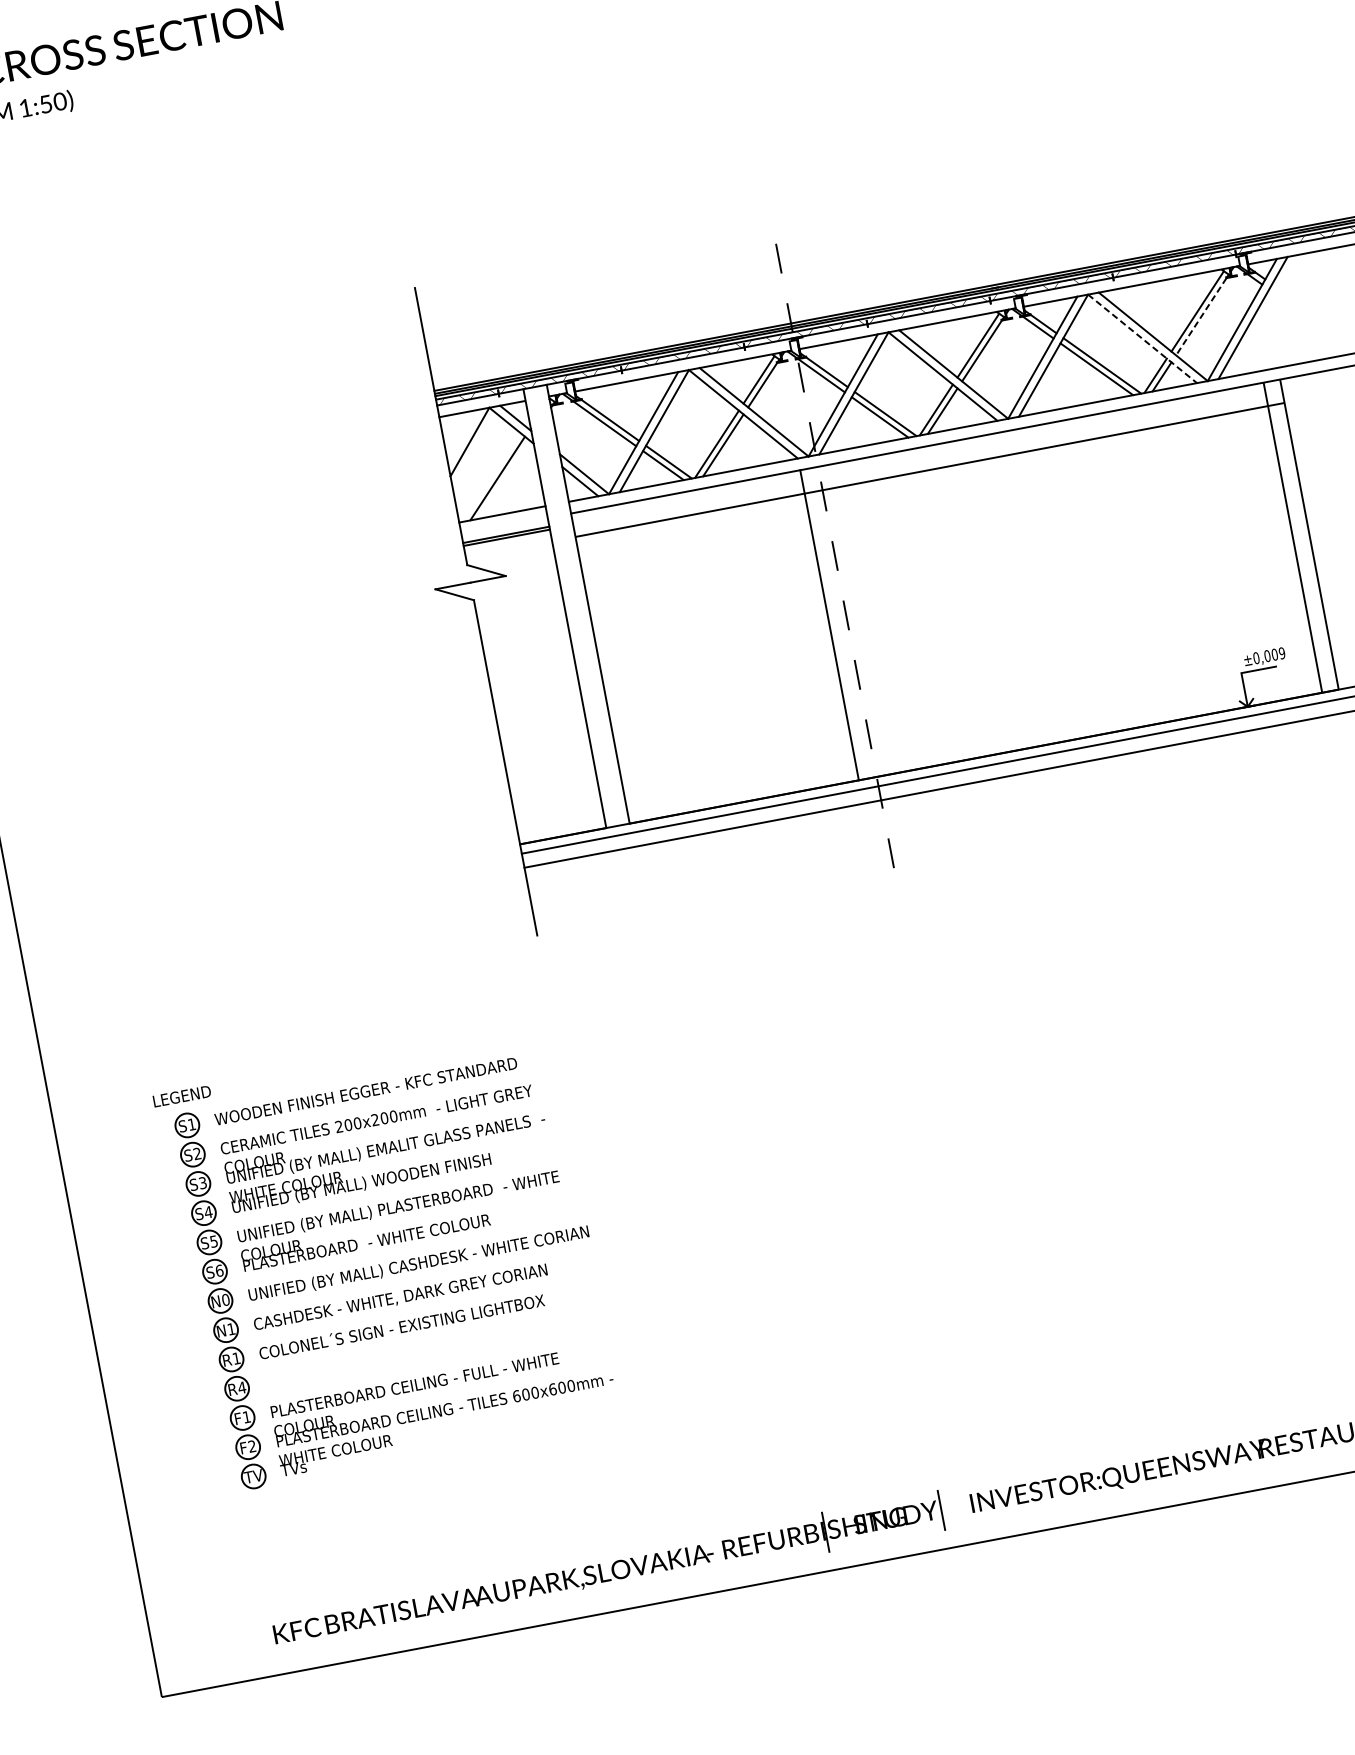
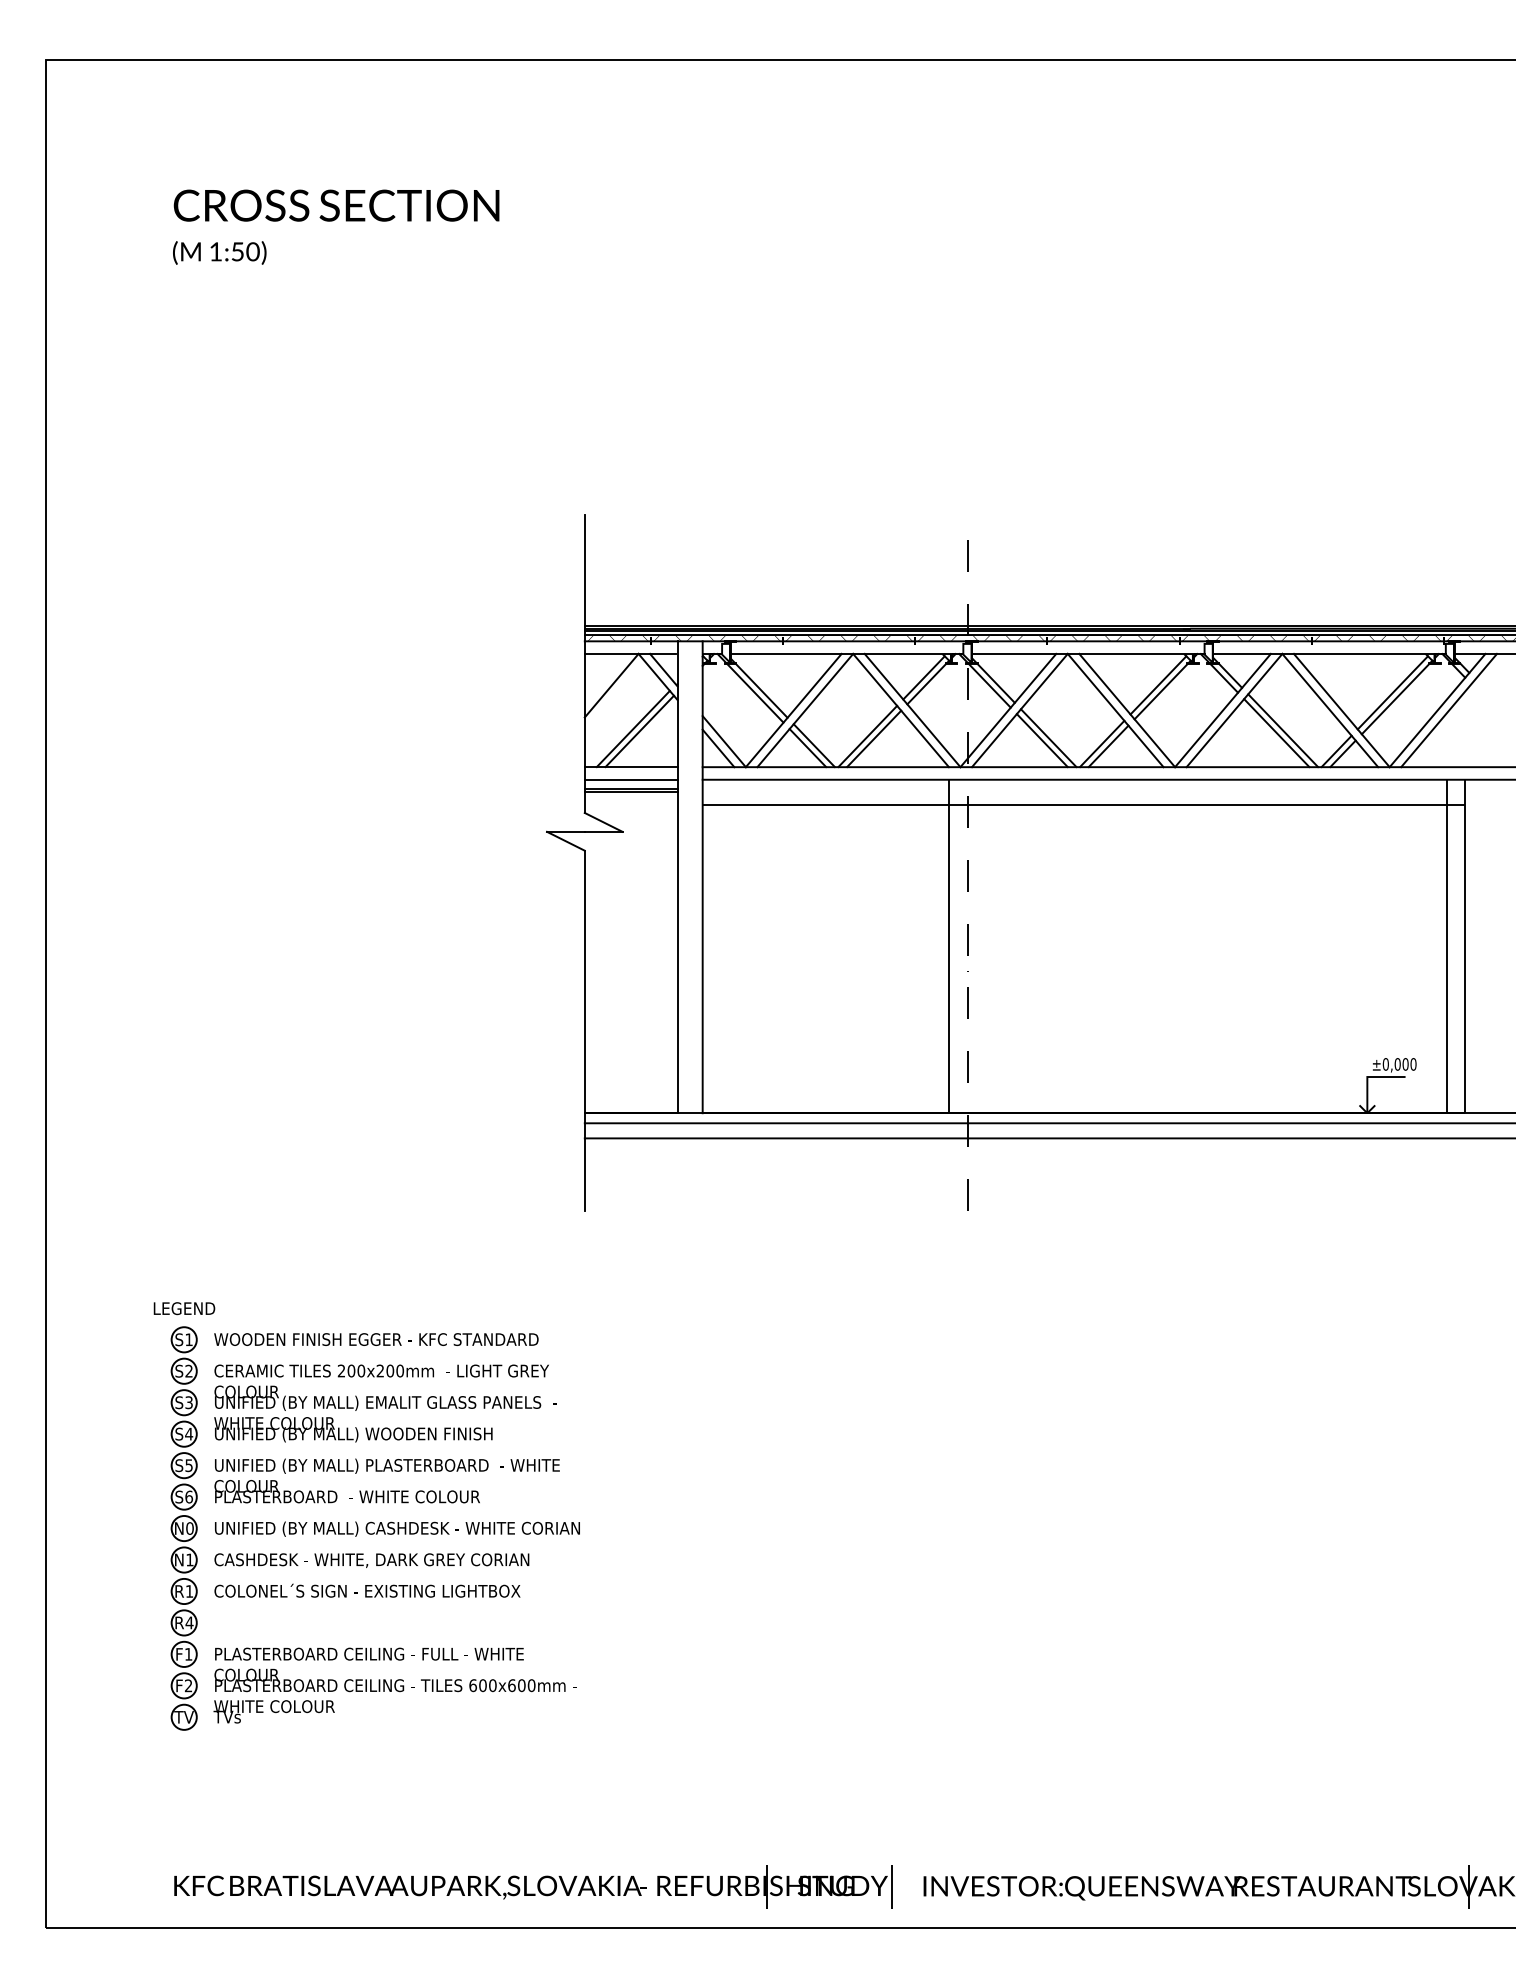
line: (1201, 317) -> (1395, 699), dashed -> solid
line: (1142, 338) -> (1330, 710), dashed -> solid
line: (503, 479) -> (639, 731), added
line: (503, 525) -> (630, 779), added
text: (1282, 653) -> (1413, 1064), ±0,009 -> ±0,000

